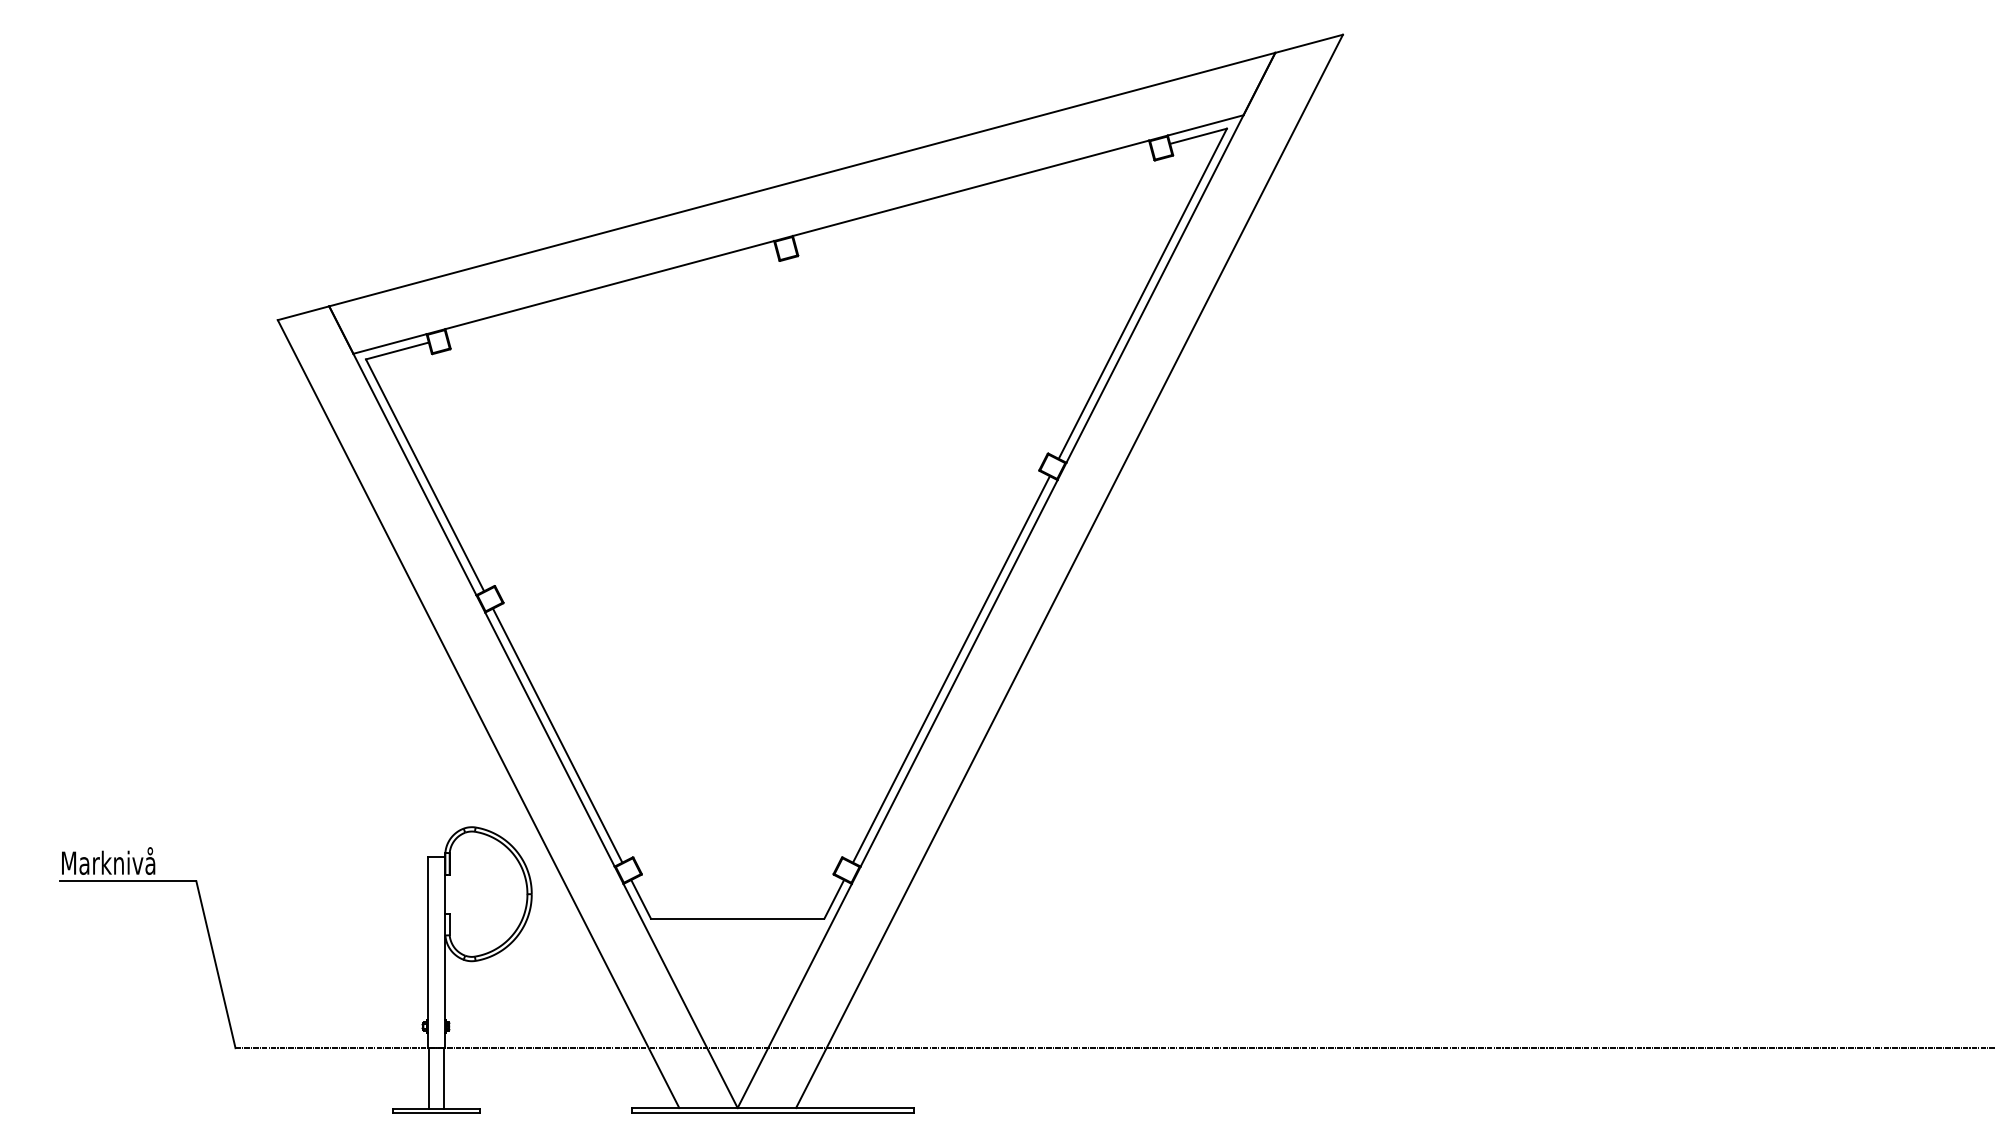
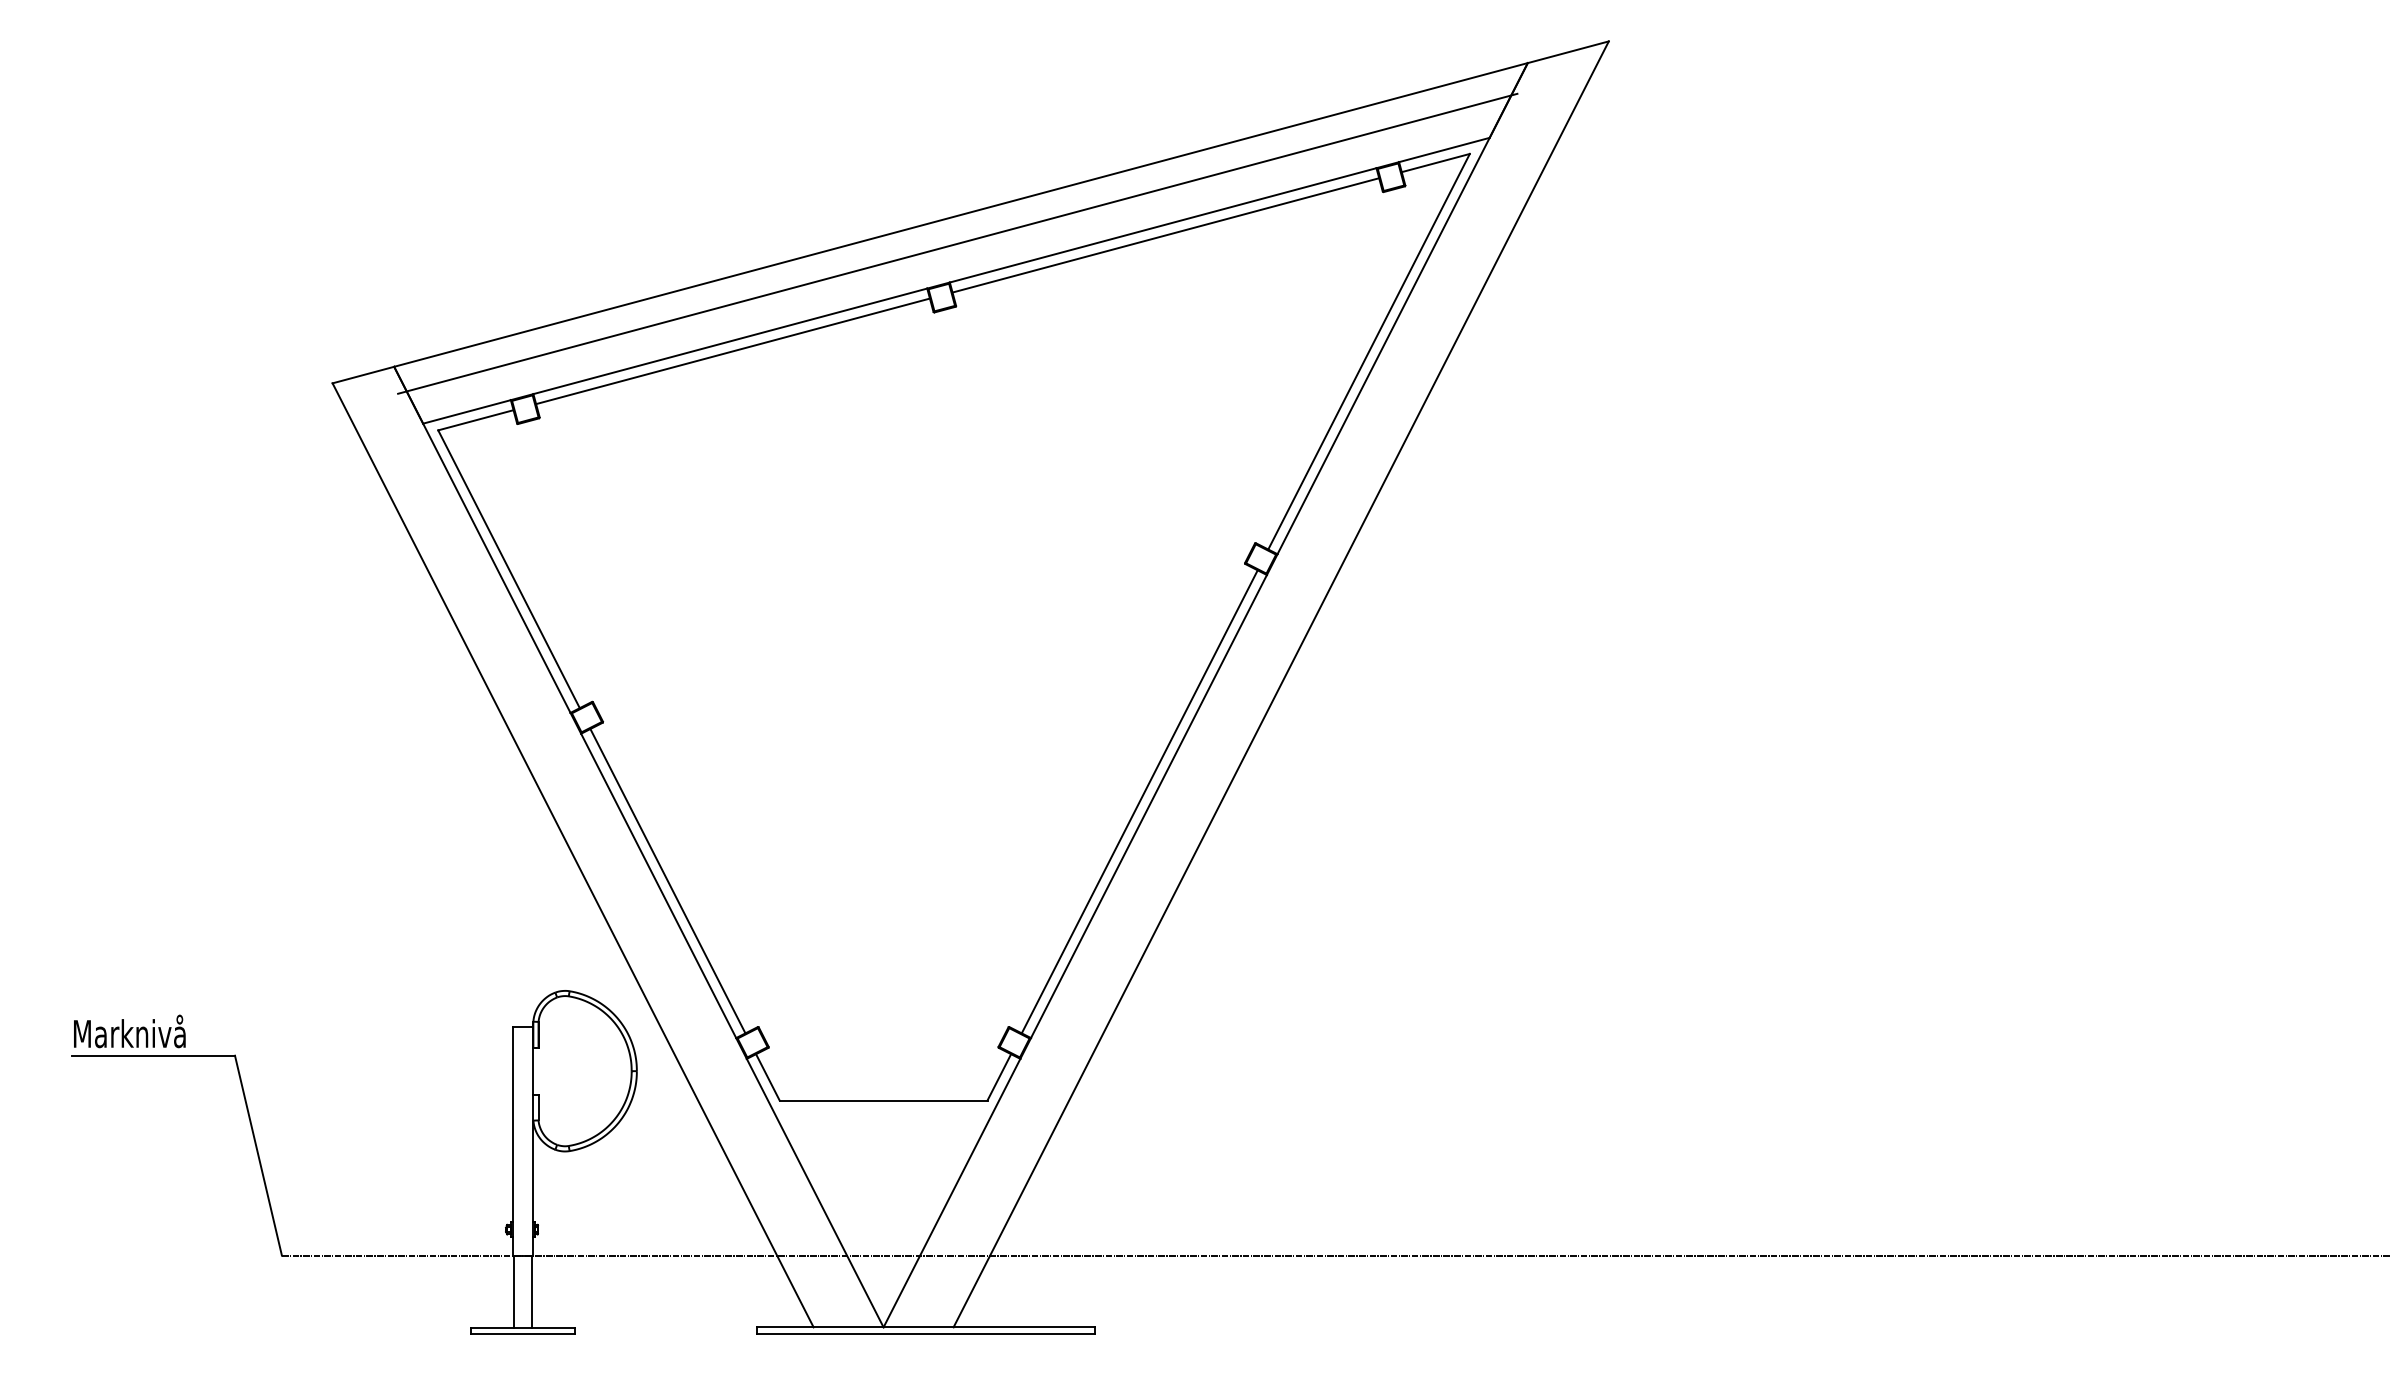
line: (972, 196) -> (1165, 235), added
line: (799, 203) -> (957, 243), added
line: (611, 293) -> (732, 351), added

